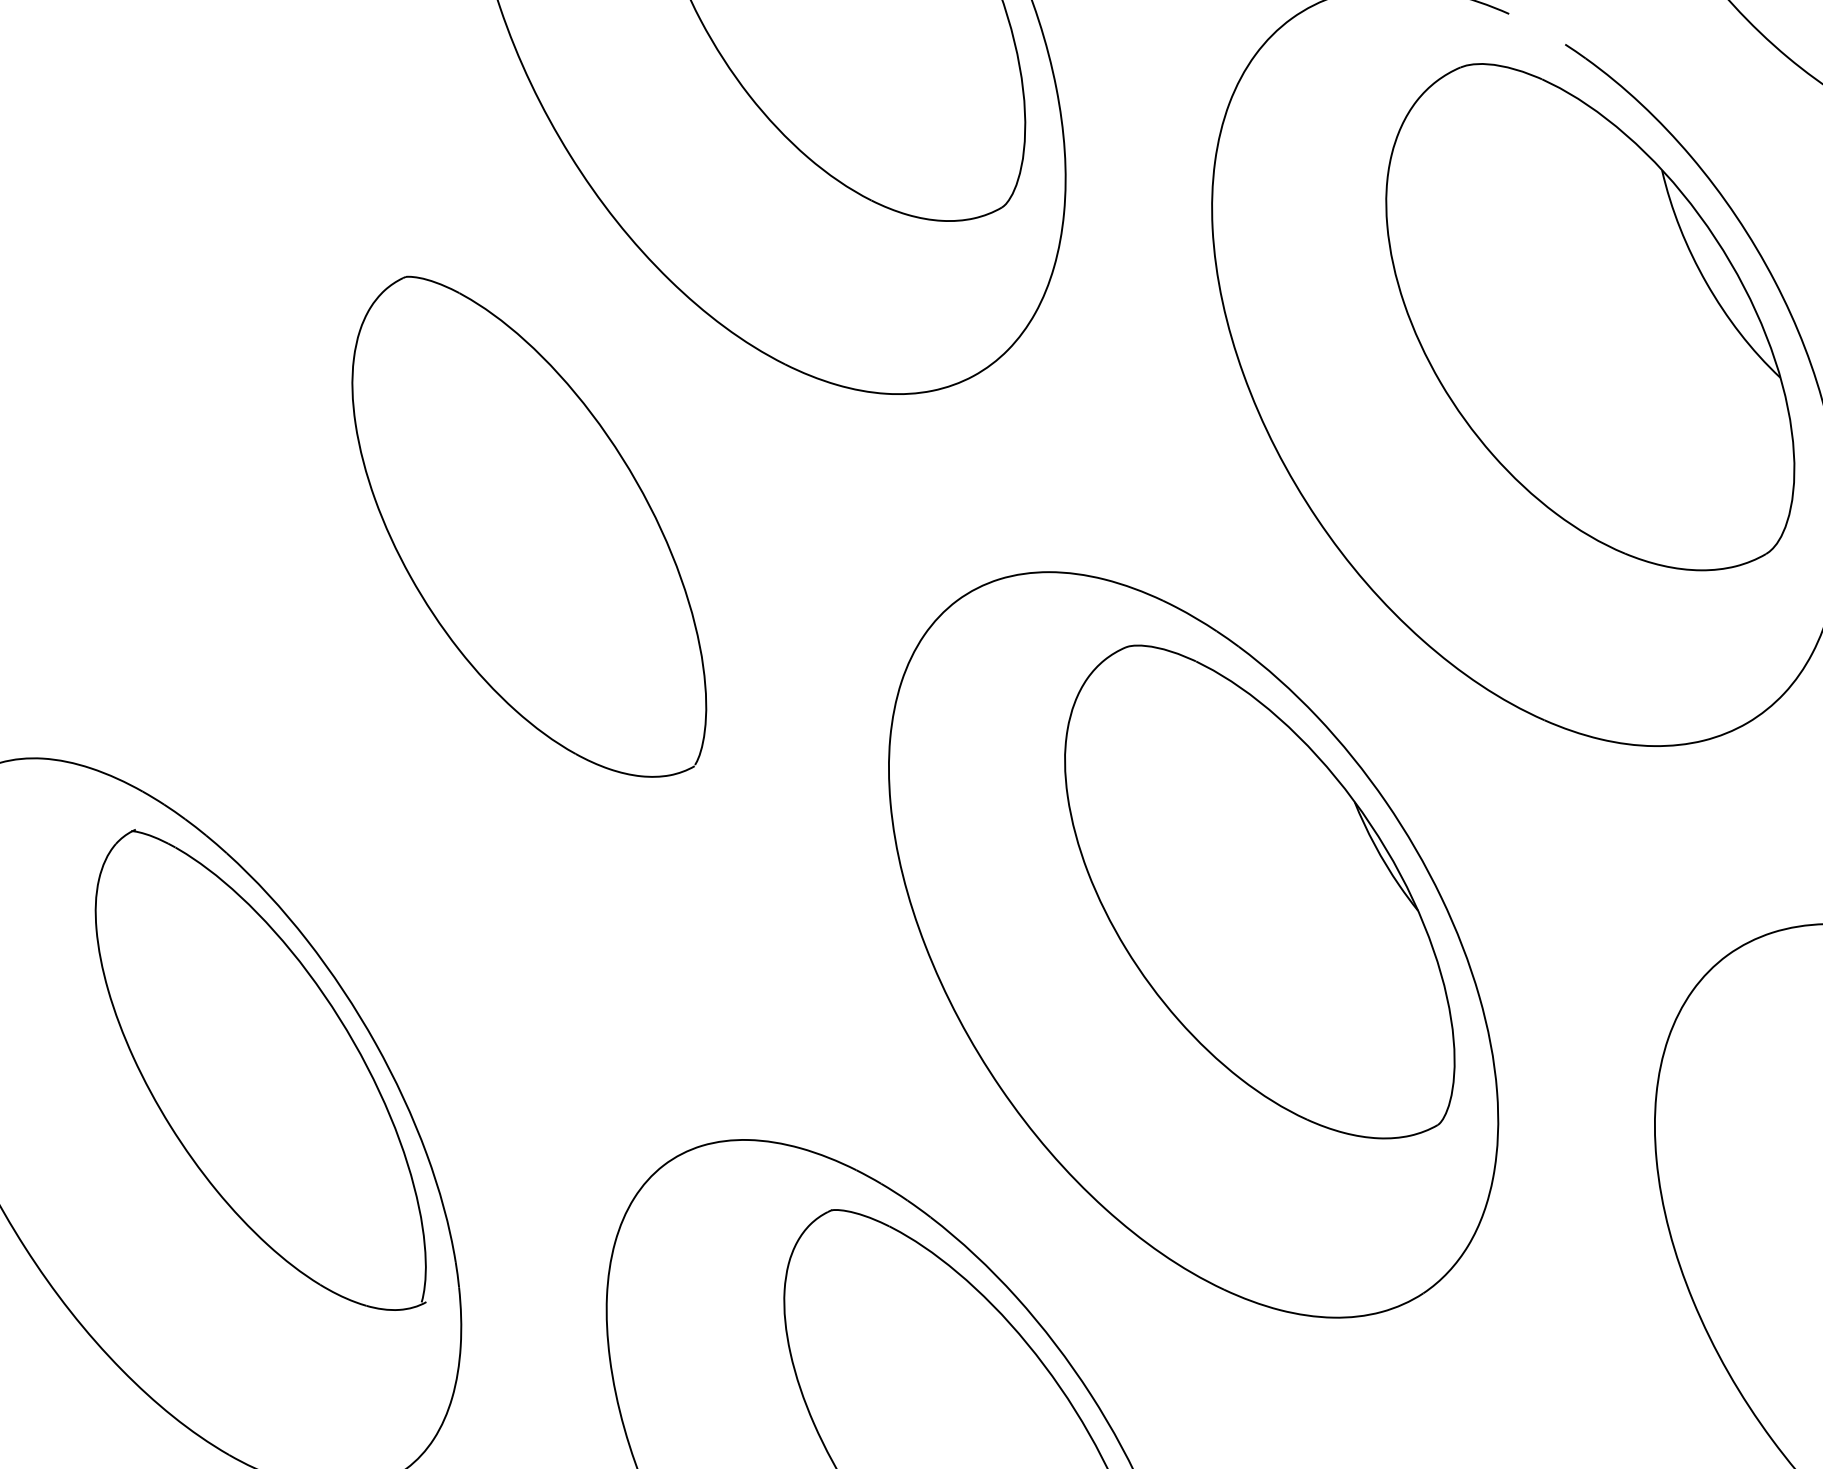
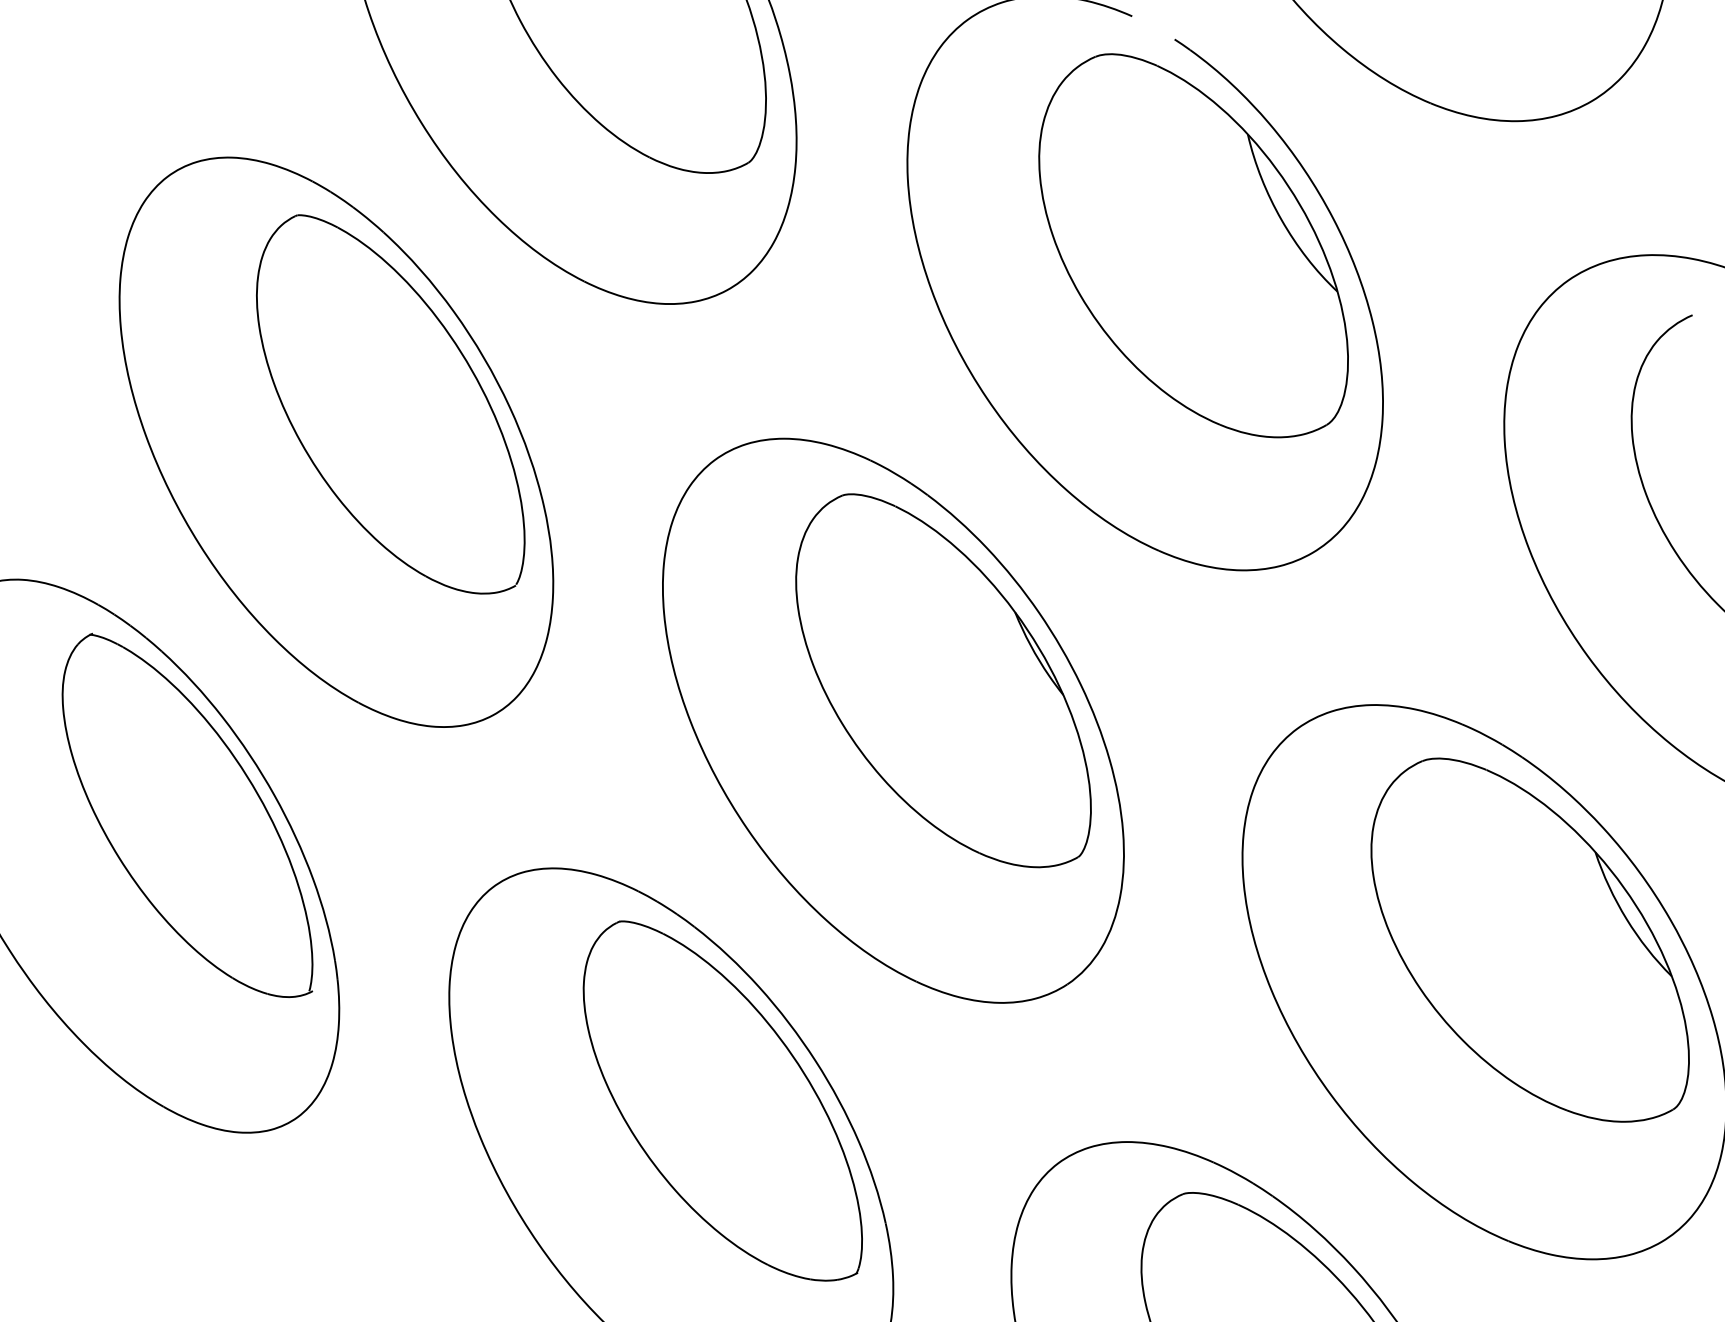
part: (457, 575) -> (336, 441), added

